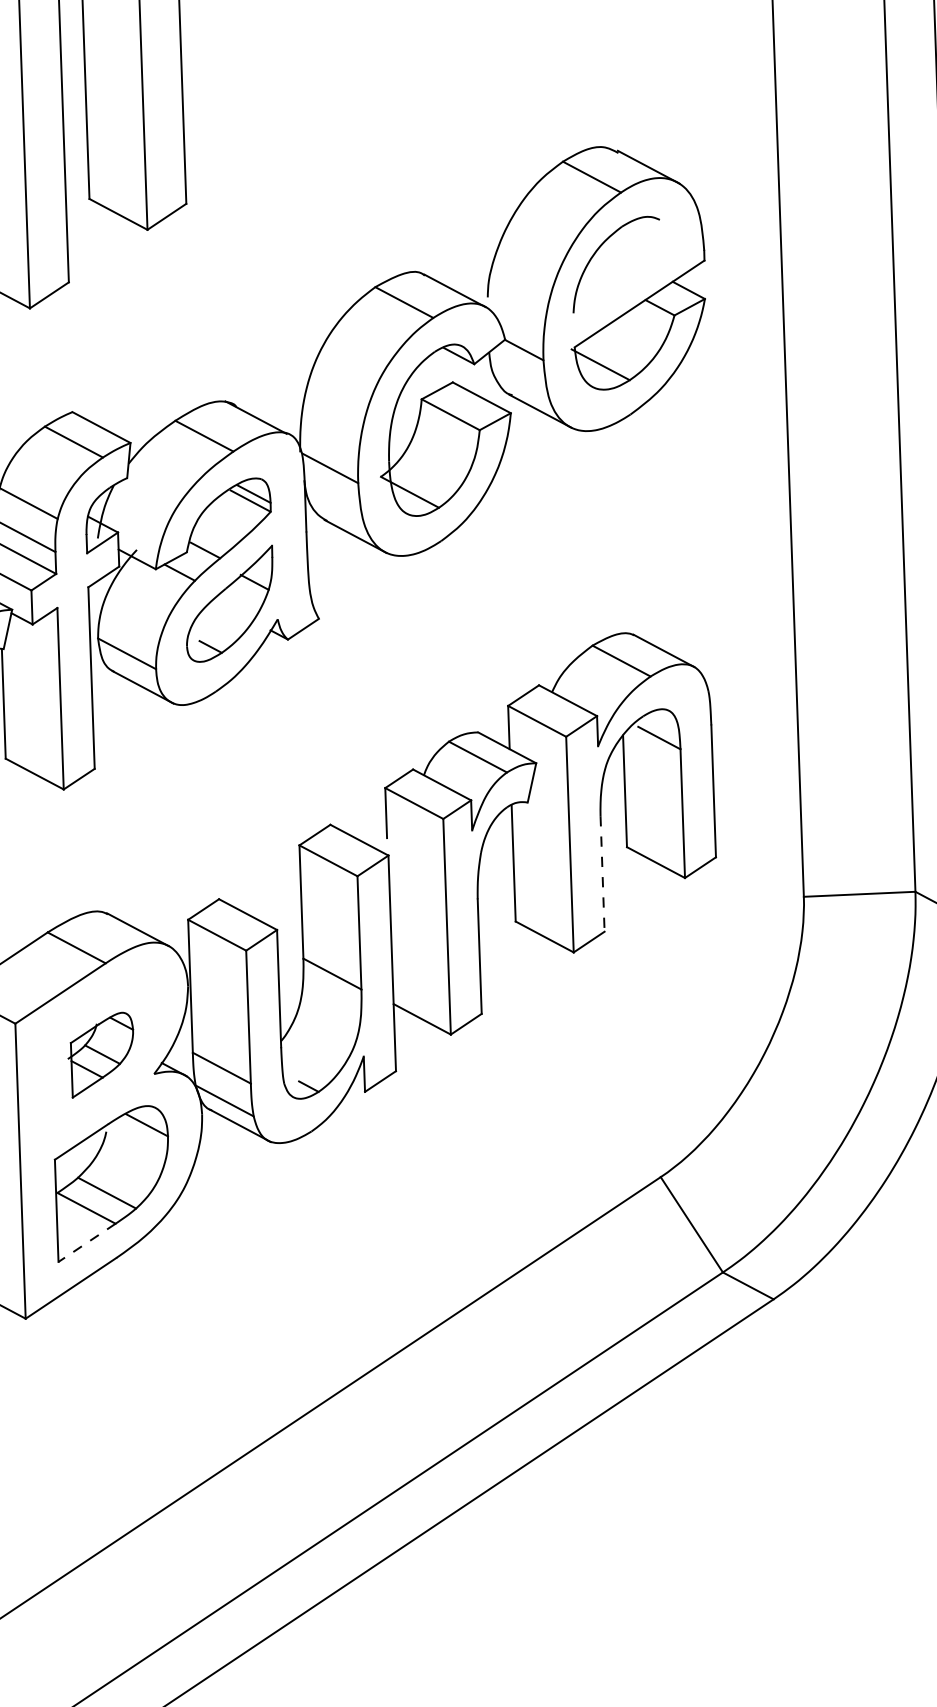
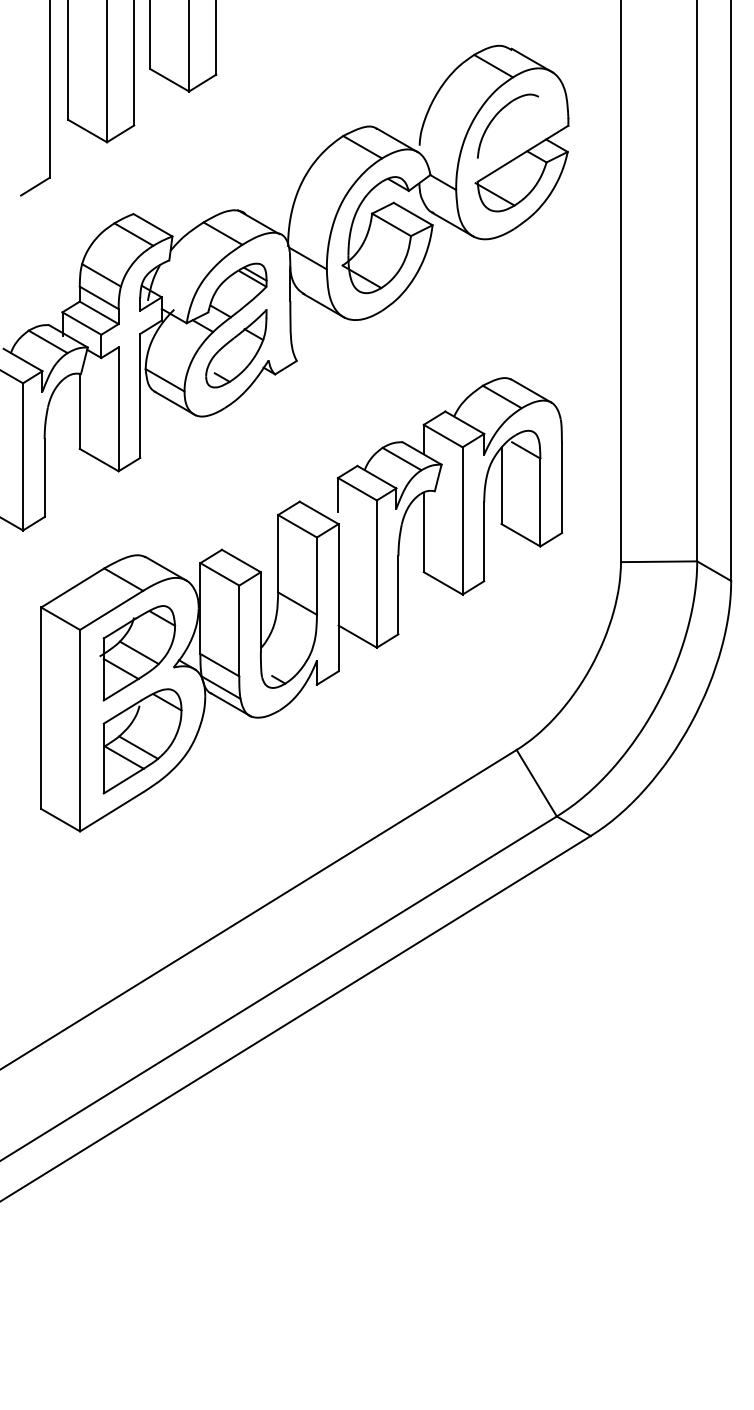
line: (603, 875) -> (484, 542), dashed -> solid
part: (100, 1055) -> (137, 653), size x1.67
line: (86, 1243) -> (123, 781), dashed -> solid

